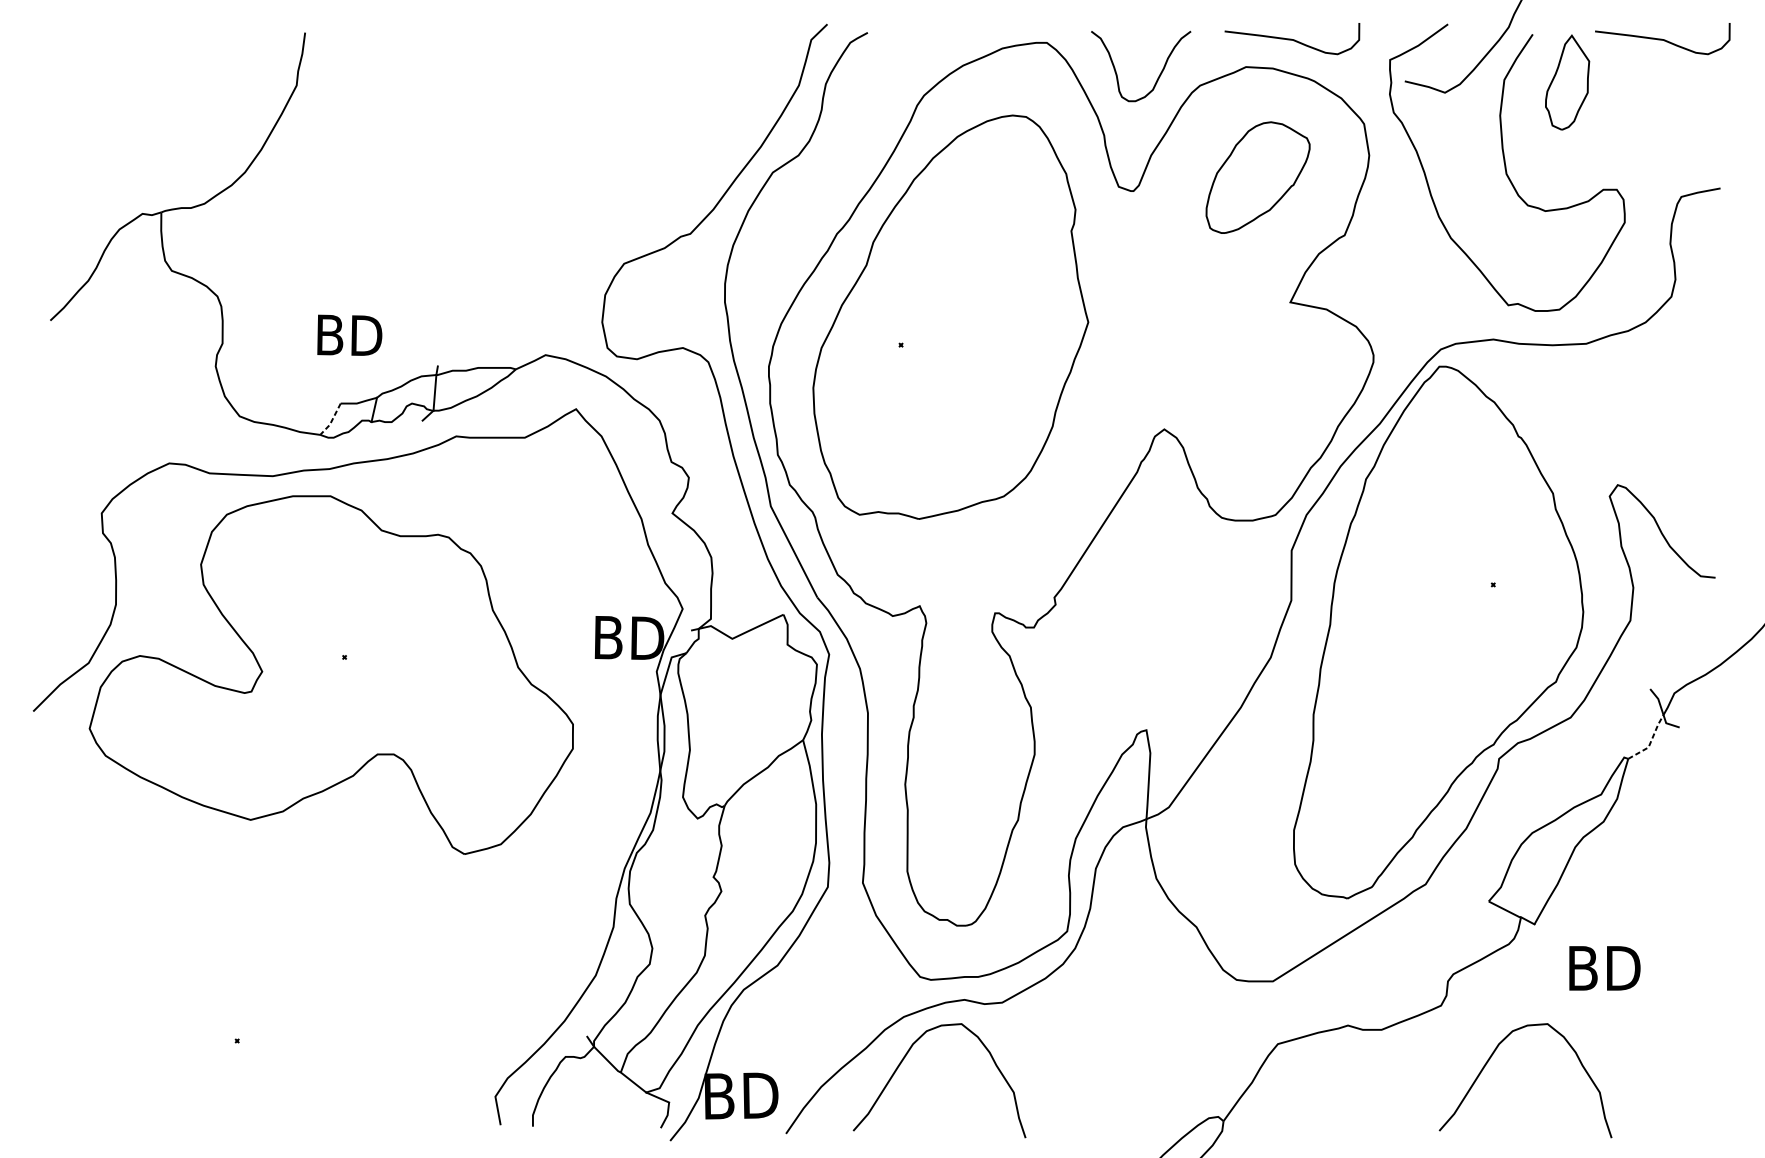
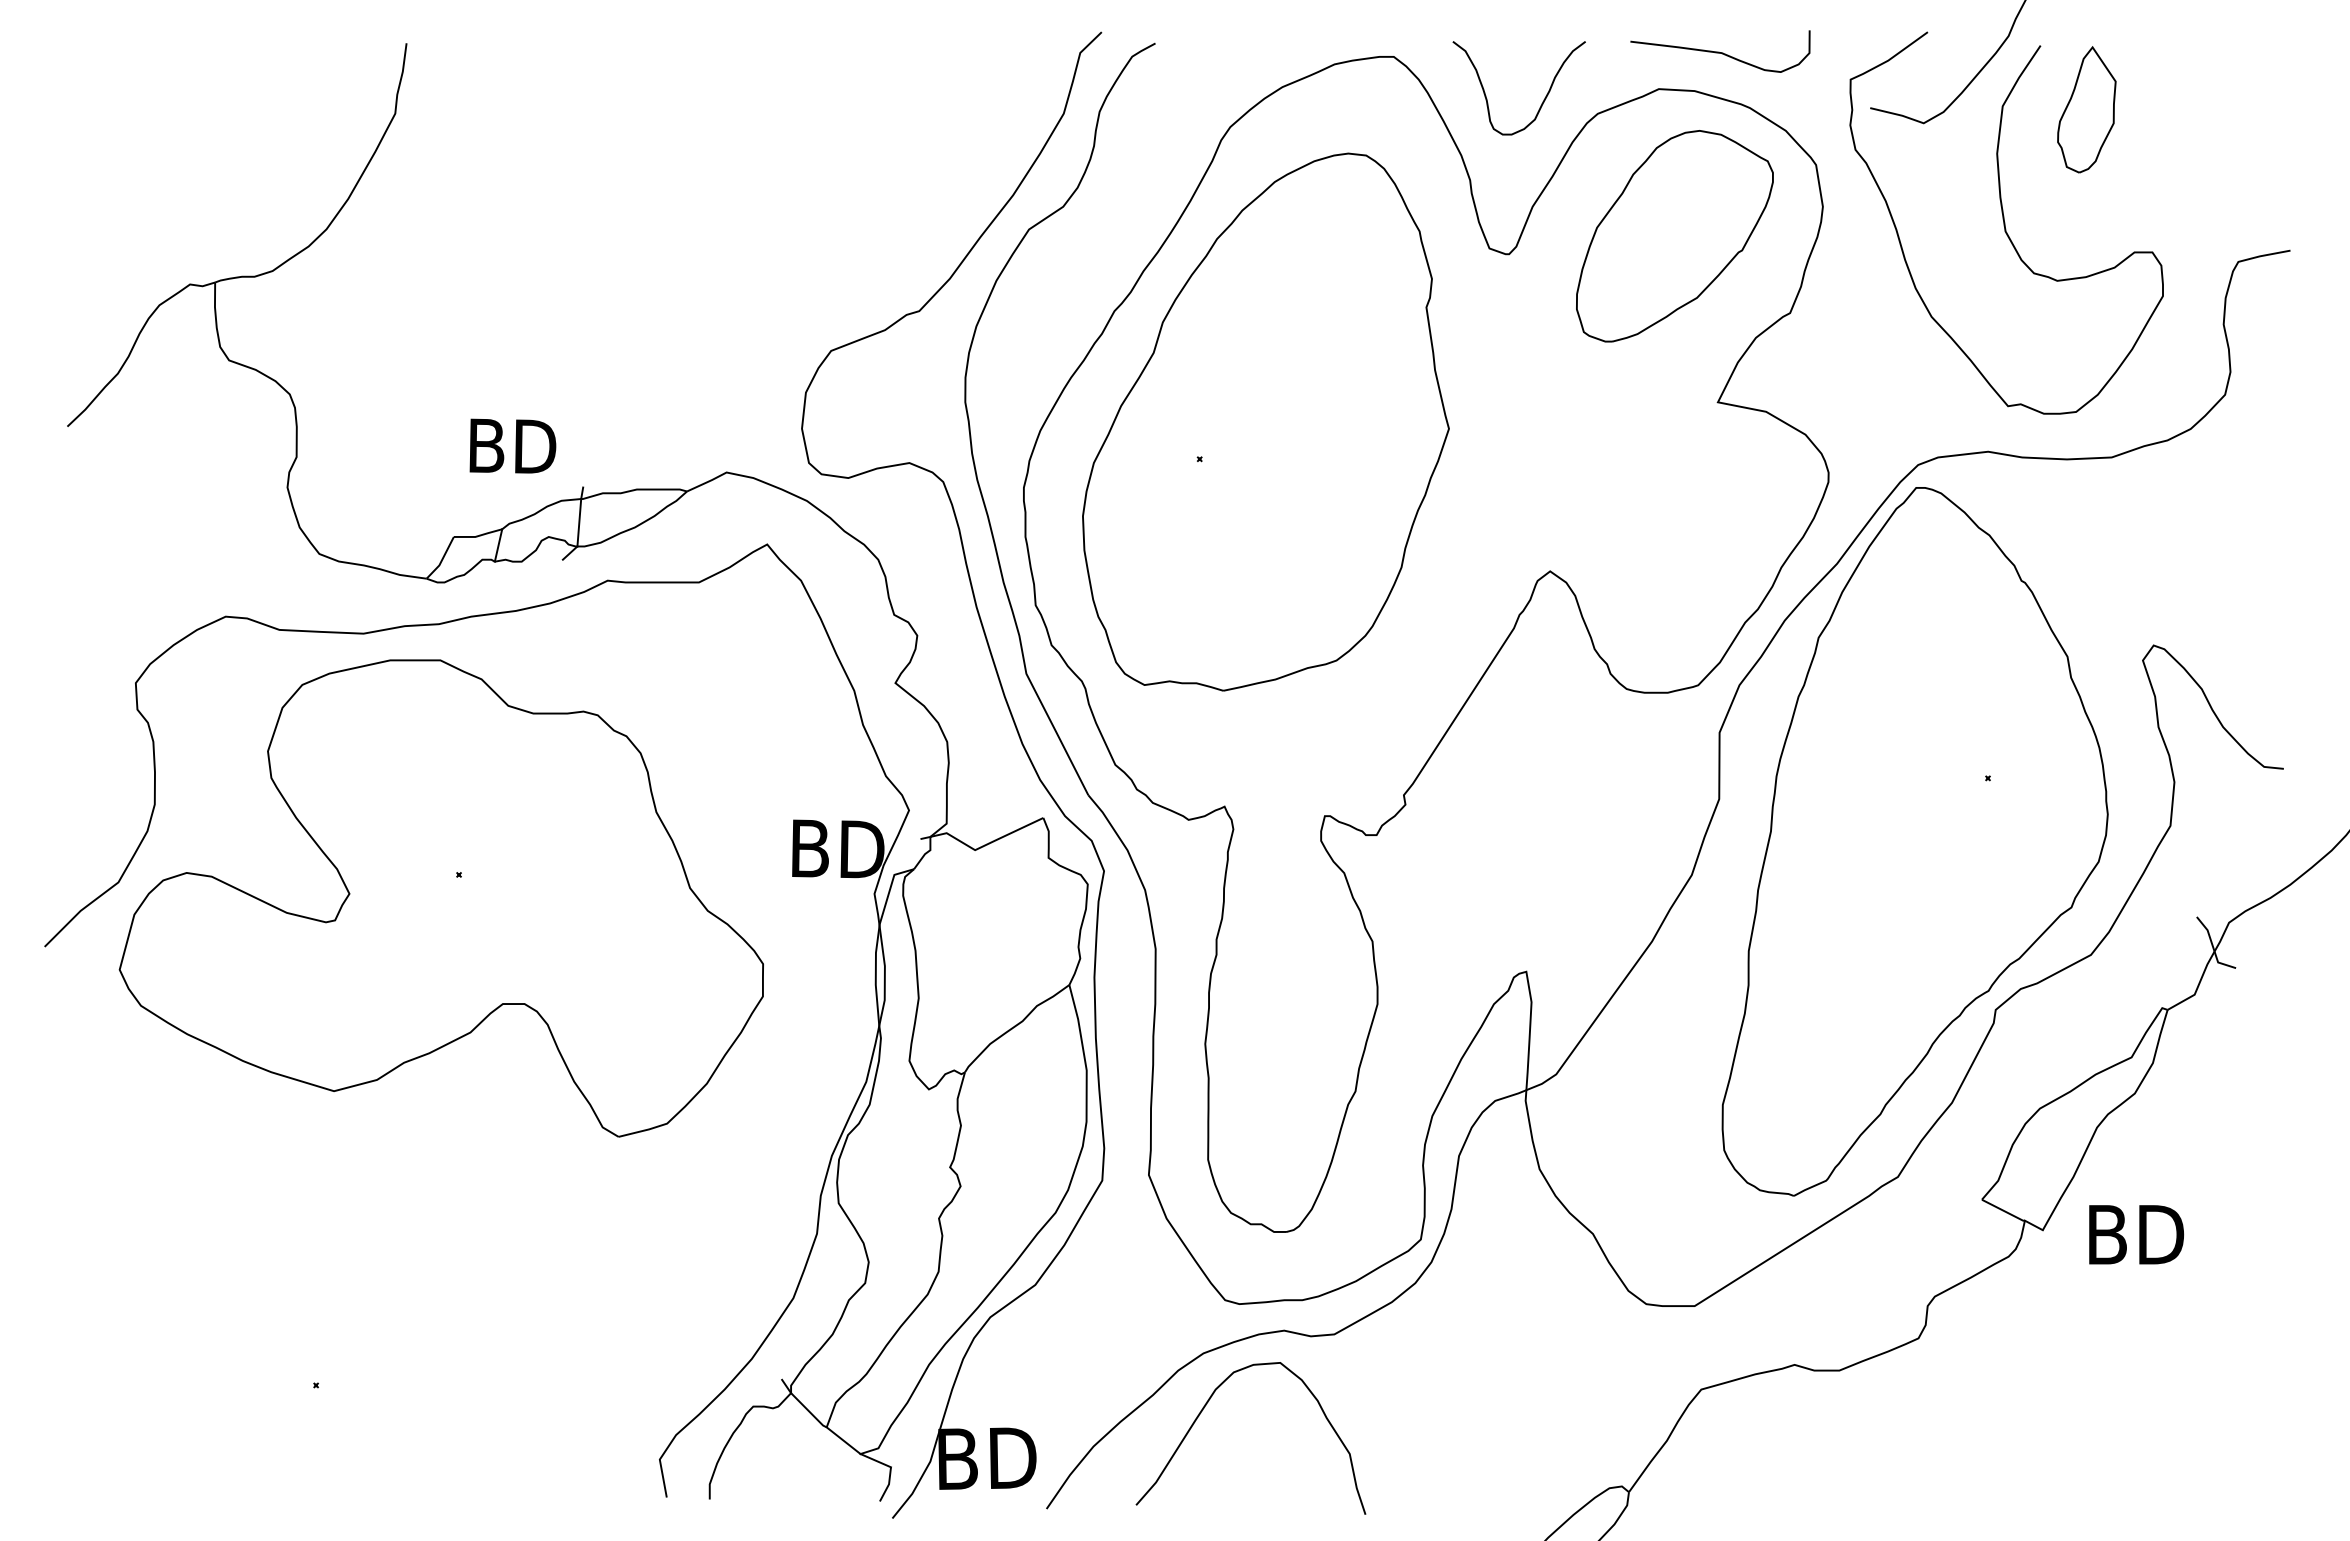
curve: (1661, 38) -> (2212, 51), removed
part: (1257, 177) -> (1674, 236), size x1.43
text: (349, 334) -> (512, 445), moved
line: (332, 421) -> (442, 560), dashed -> solid
line: (1650, 742) -> (2197, 987), dashed -> solid
text: (1604, 968) -> (2136, 1234), moved
curve: (1489, 1059) -> (1983, 1410), removed

